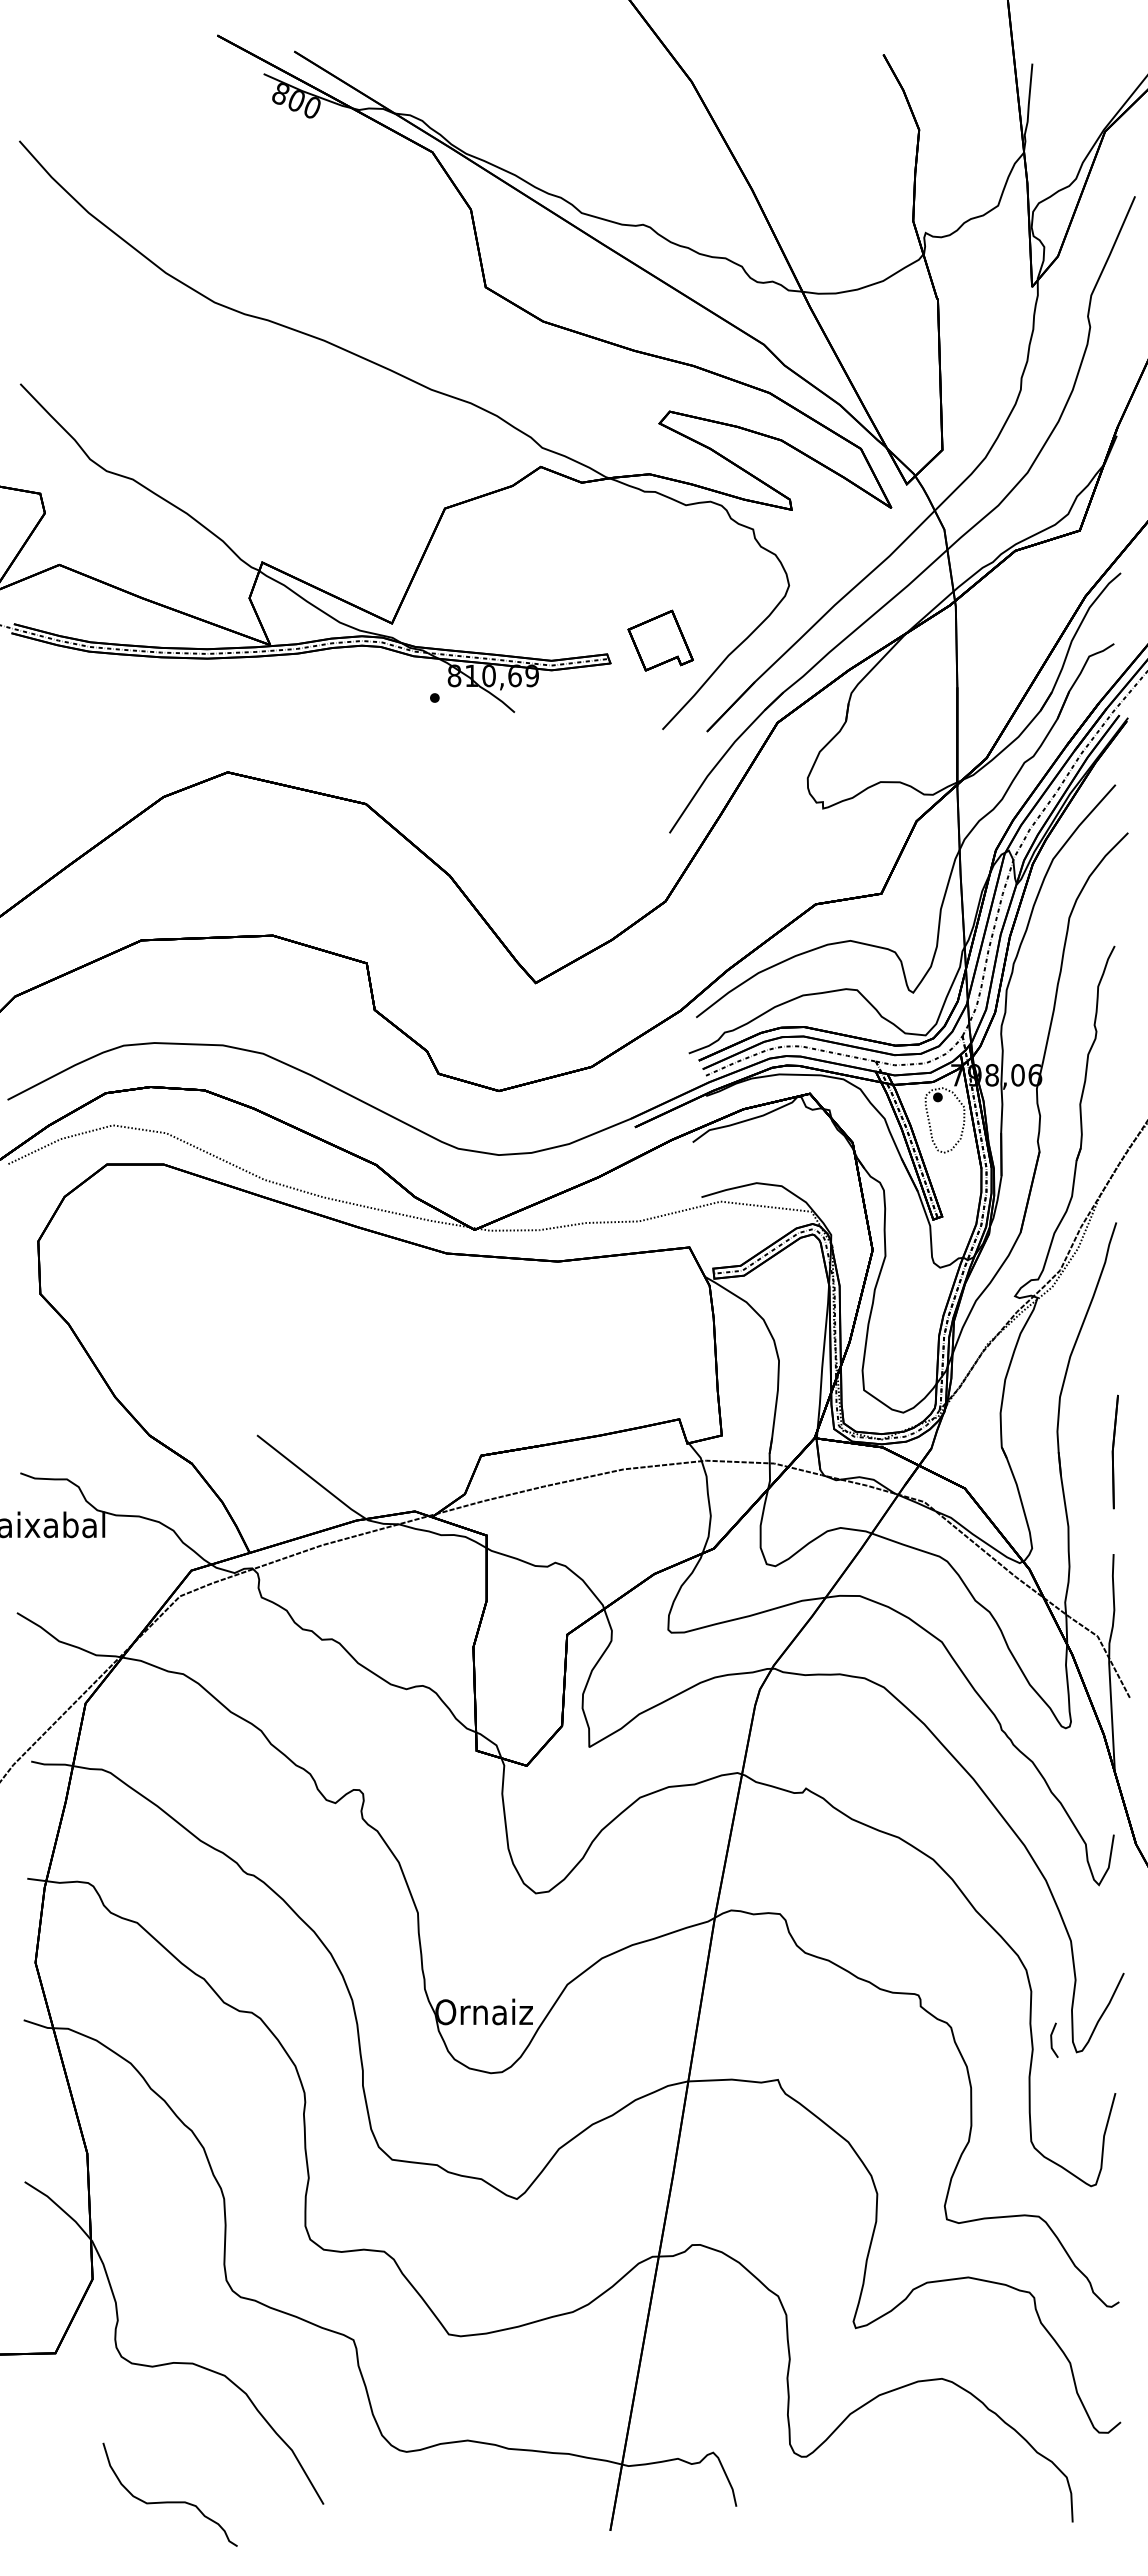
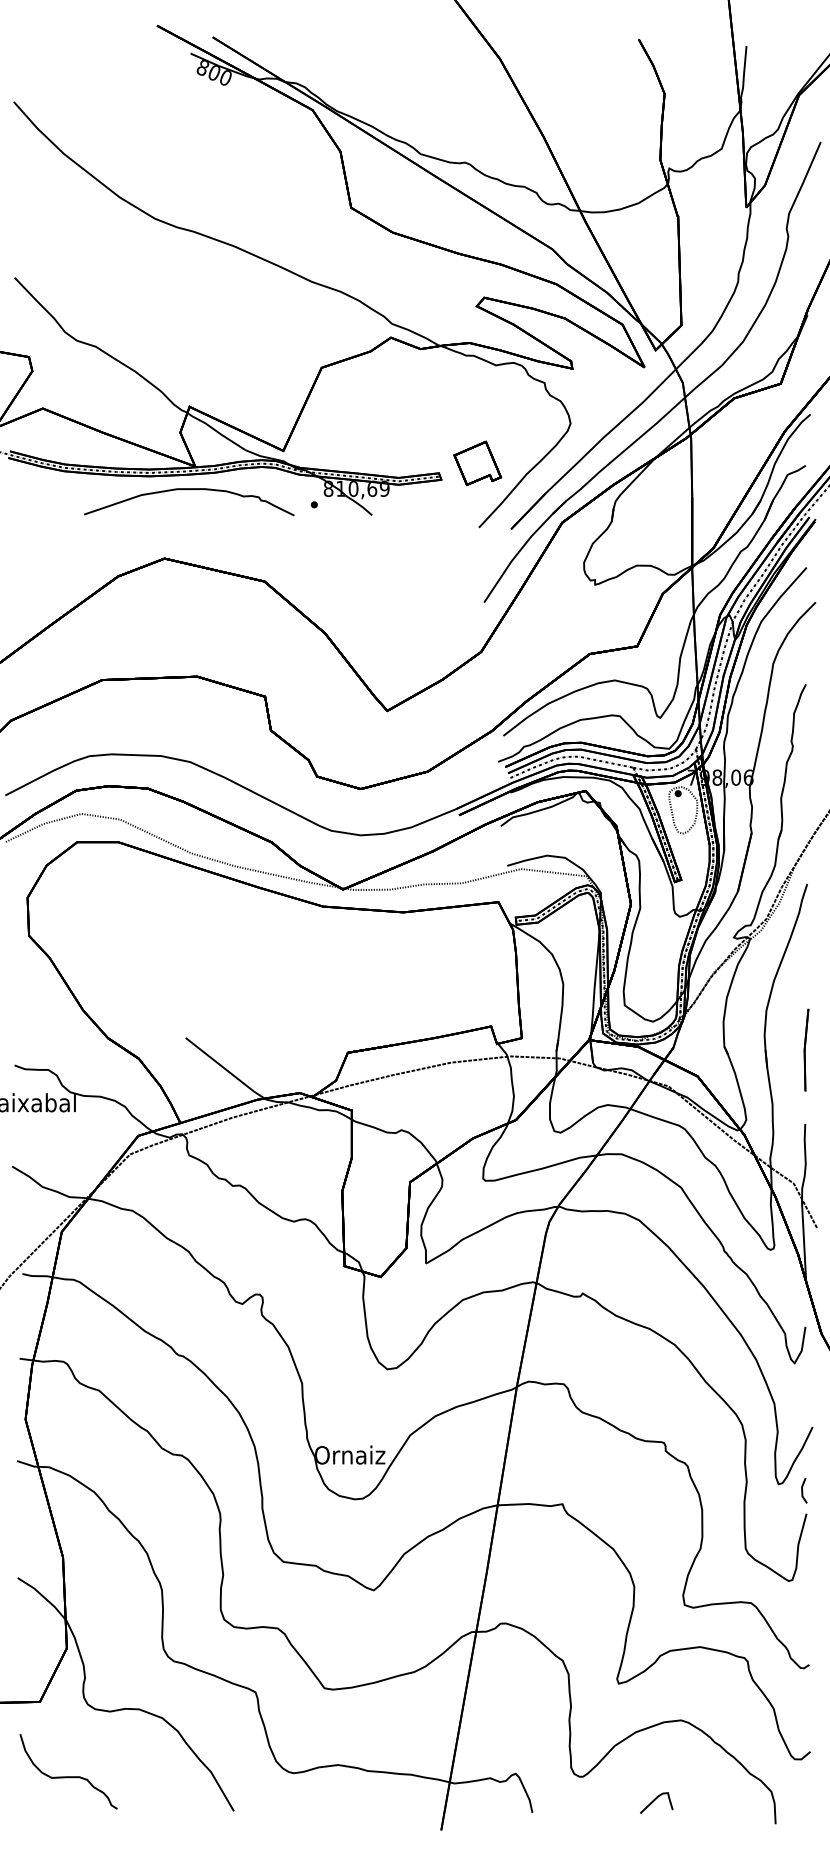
curve: (261, 677) -> (189, 489), added
line: (1052, 2039) -> (802, 1490), moved
curve: (907, 2488) -> (656, 1799), added
curve: (169, 2501) -> (68, 1776), moved

